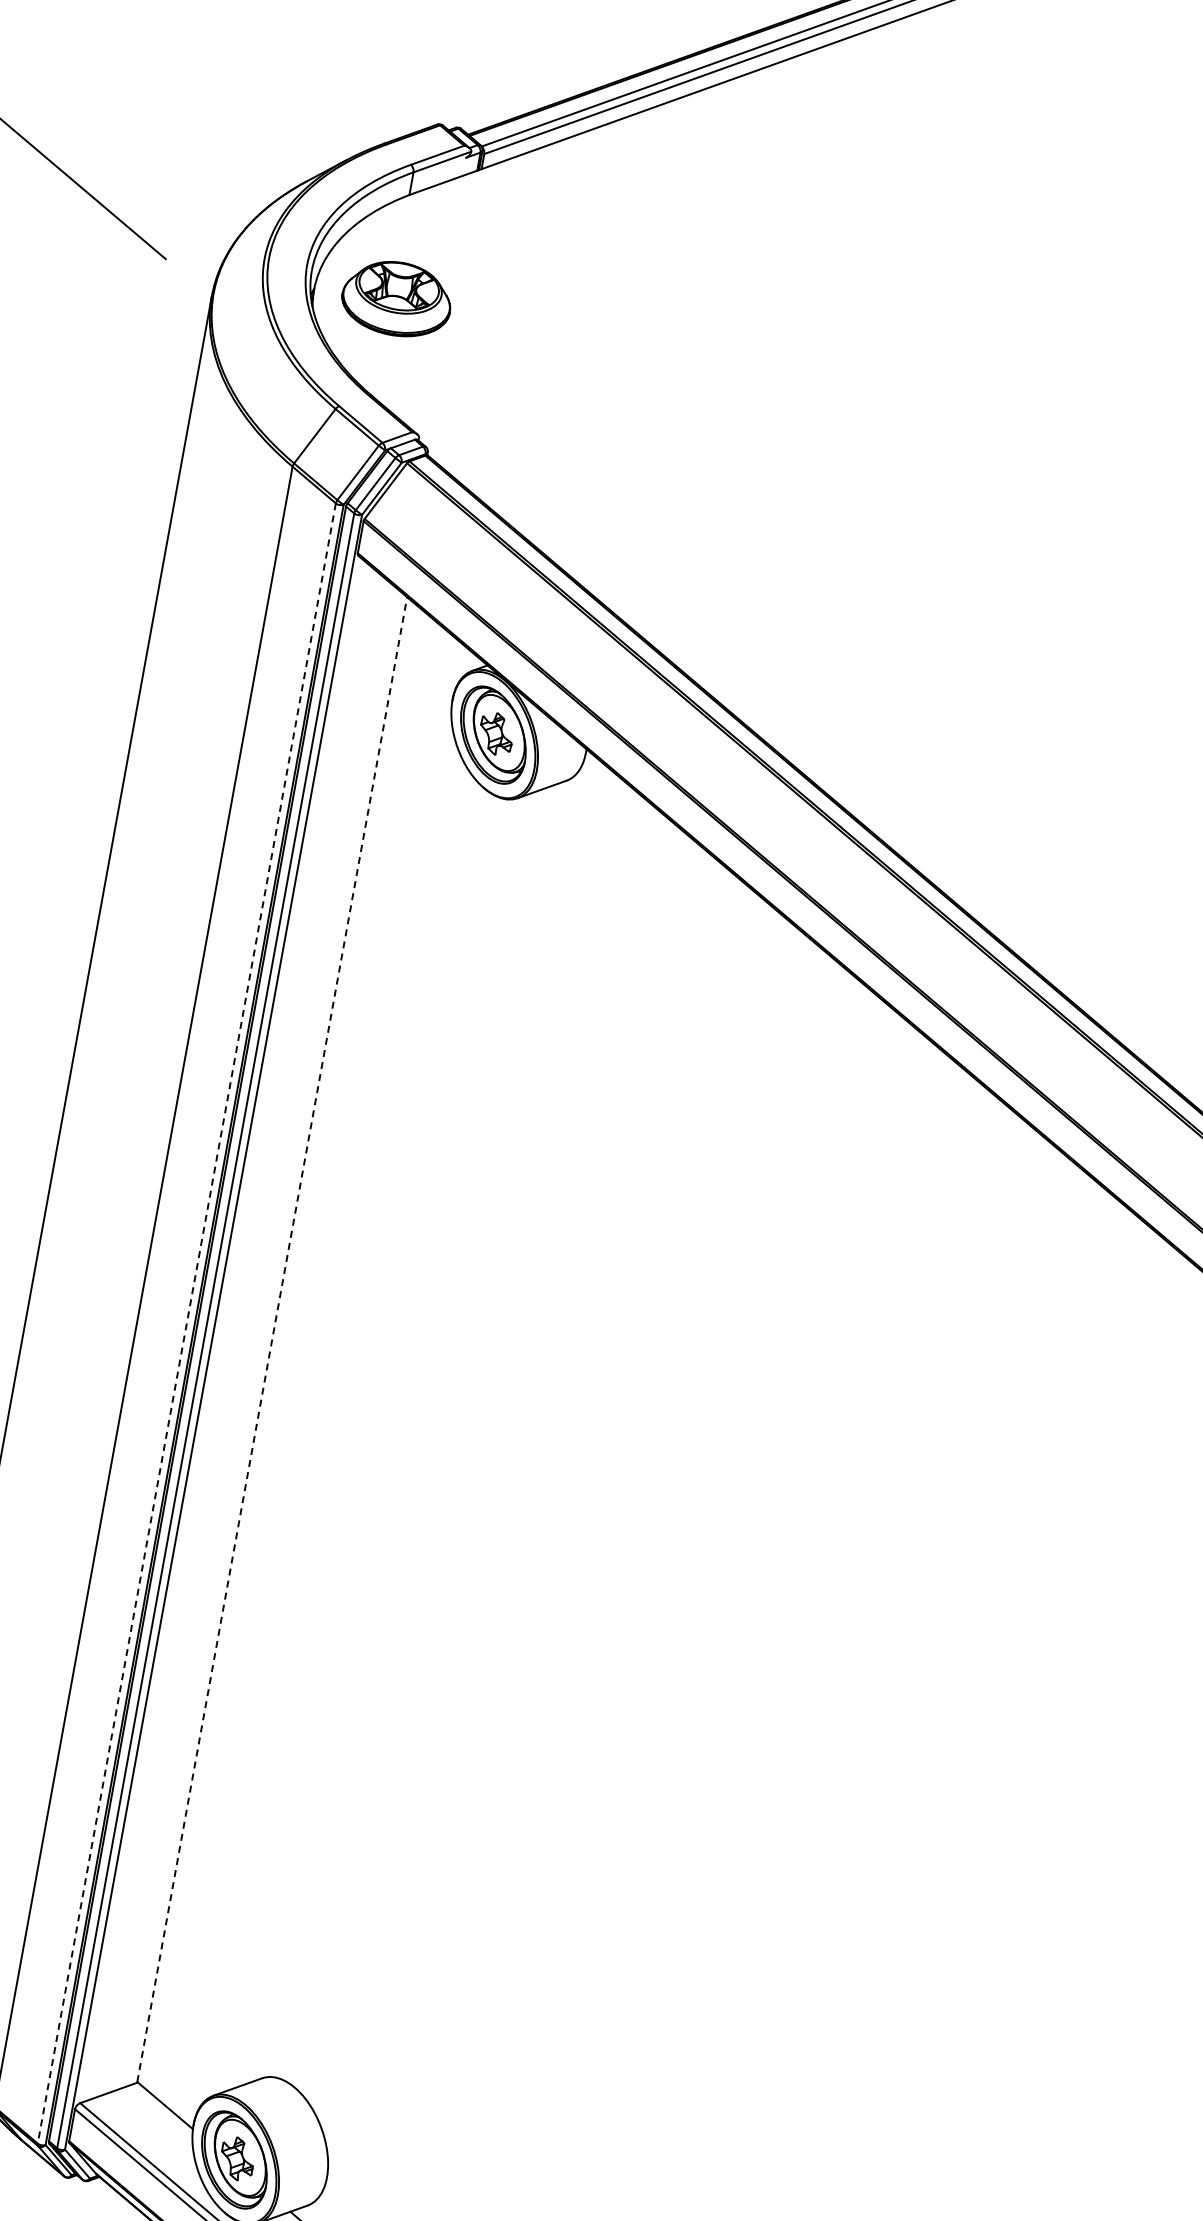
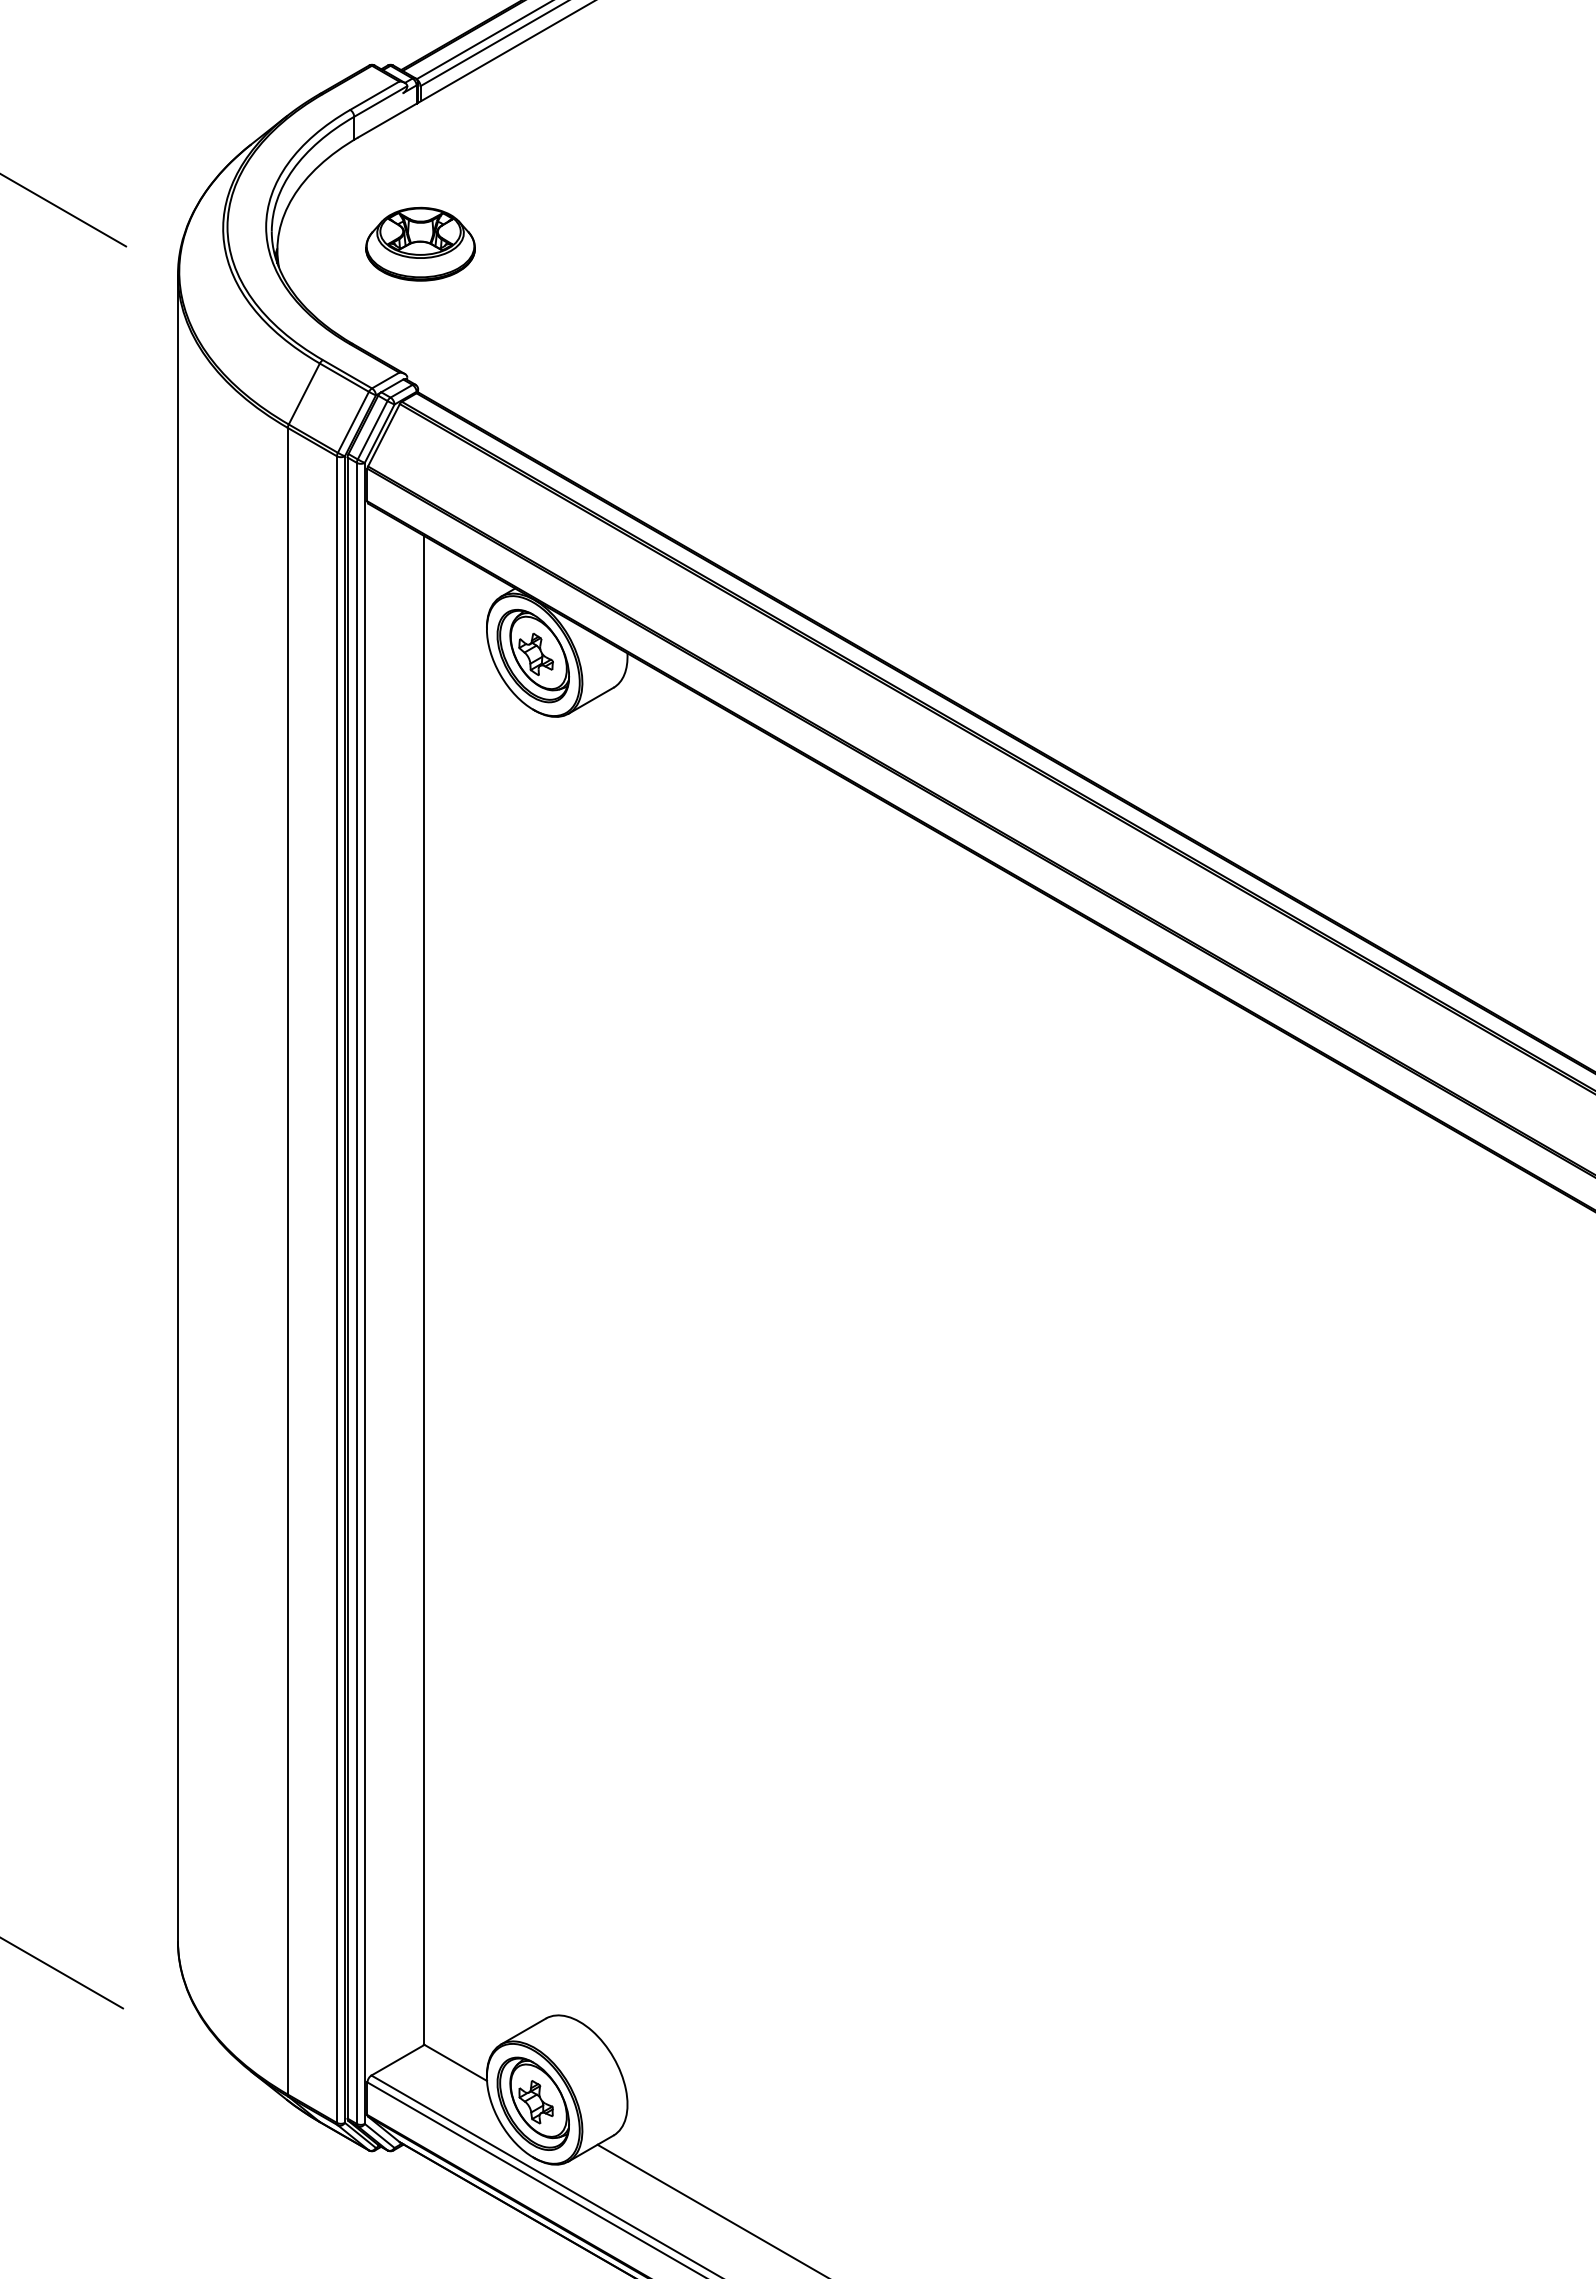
part: (397, 298) -> (420, 243), moved
line: (186, 1324) -> (336, 1290), dashed -> solid
line: (271, 1338) -> (423, 1289), dashed -> solid

